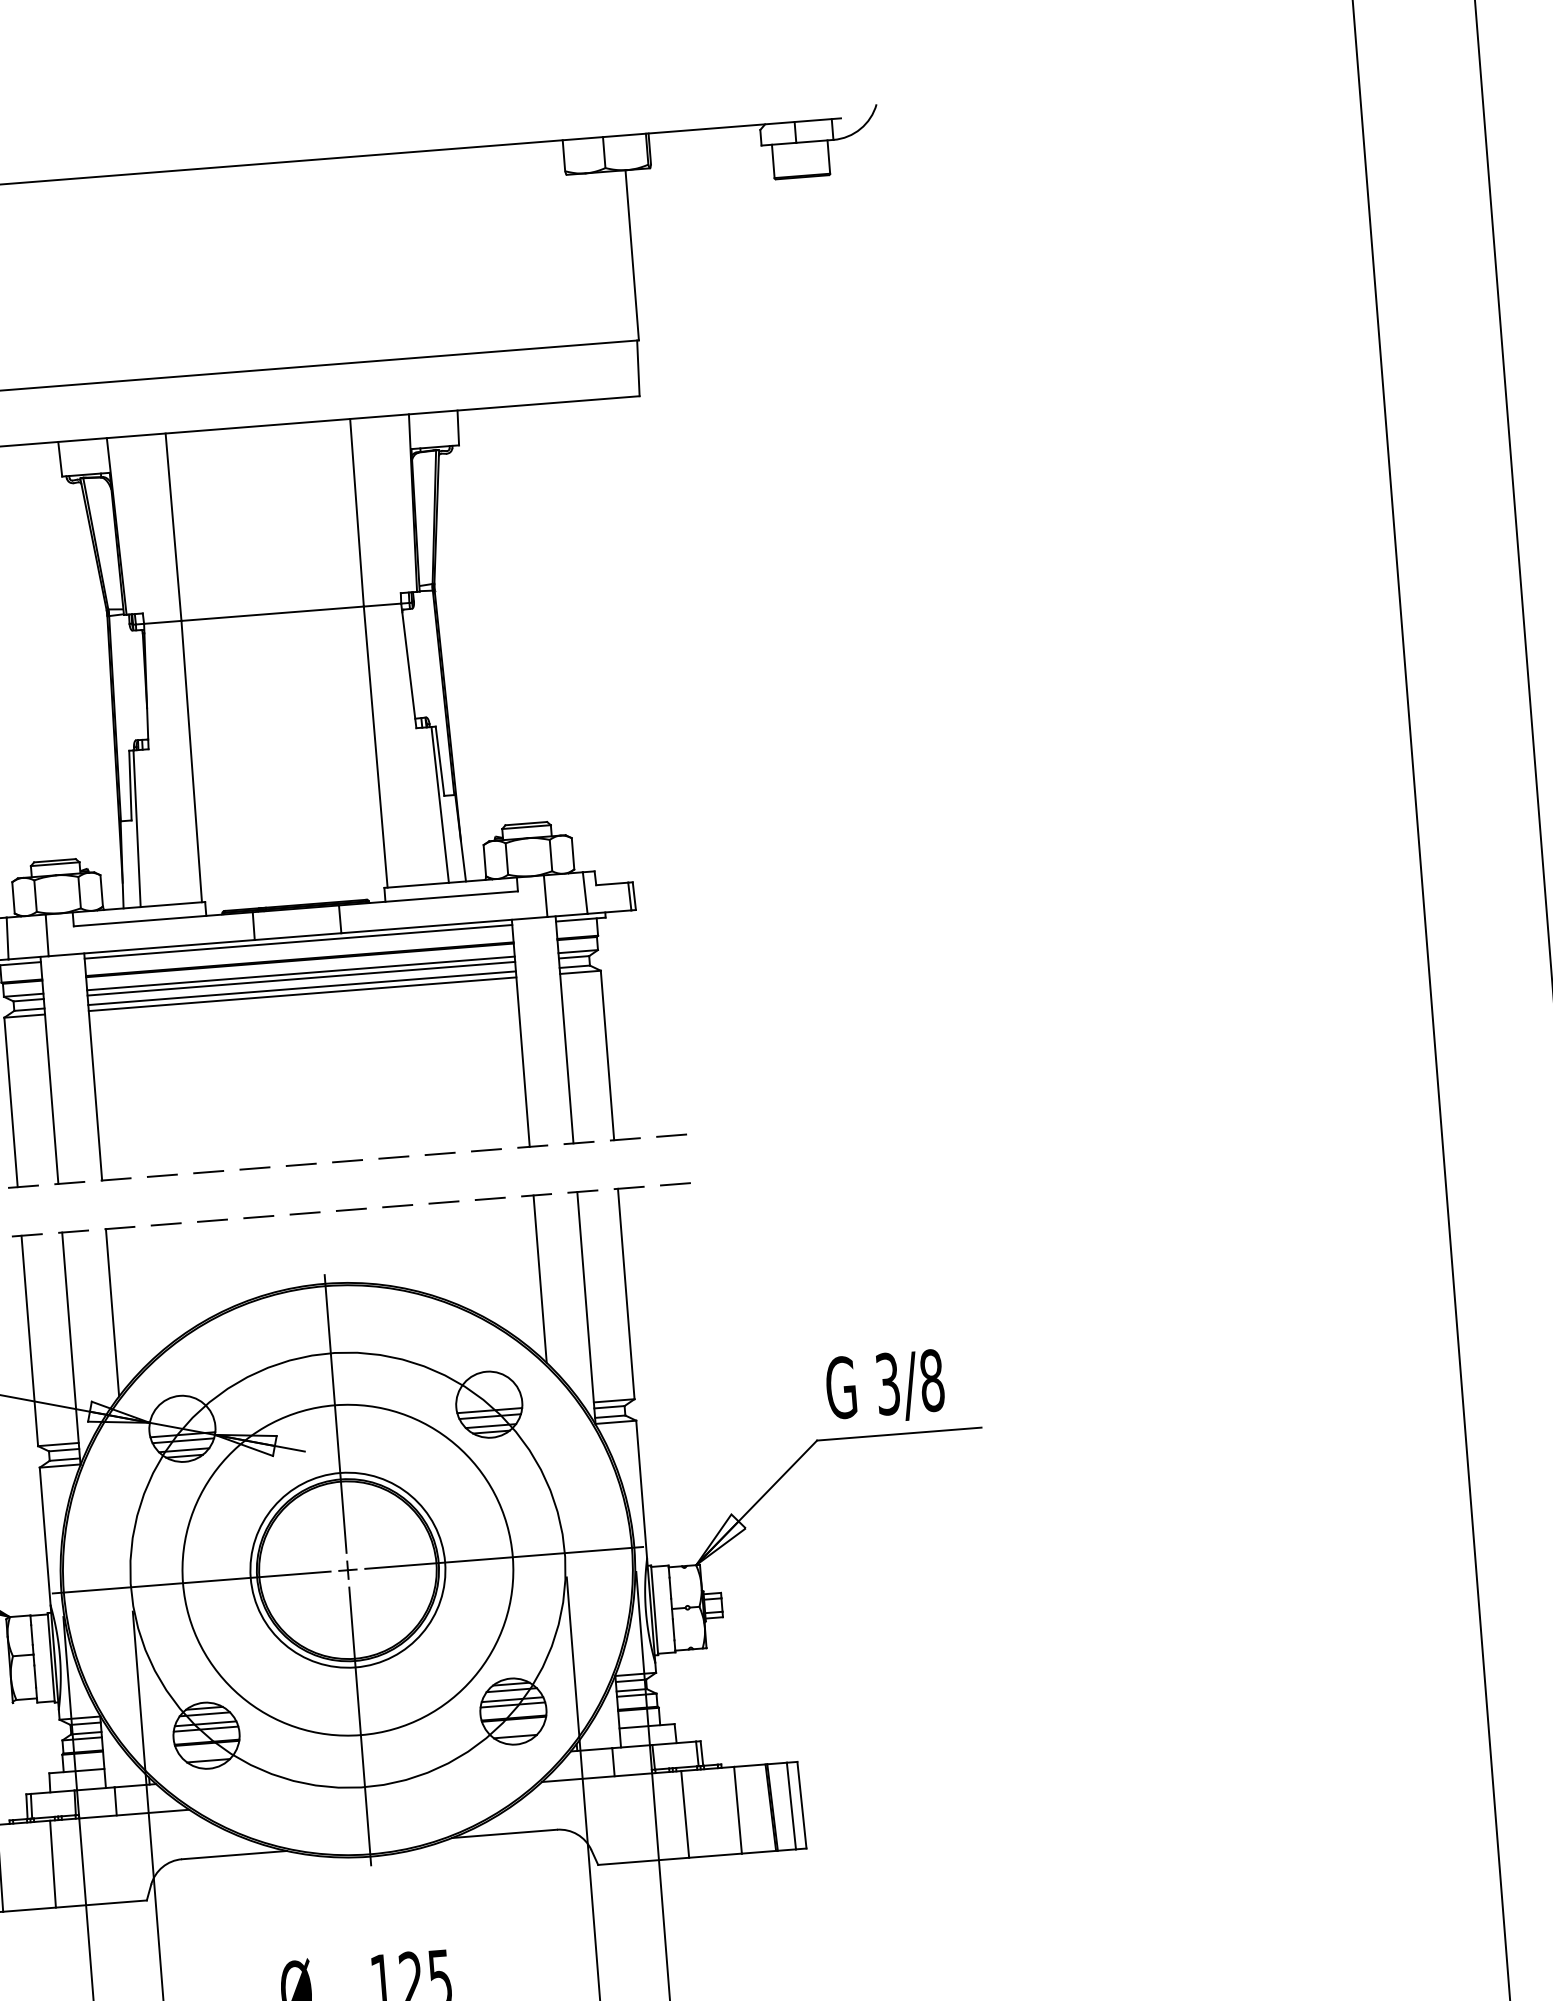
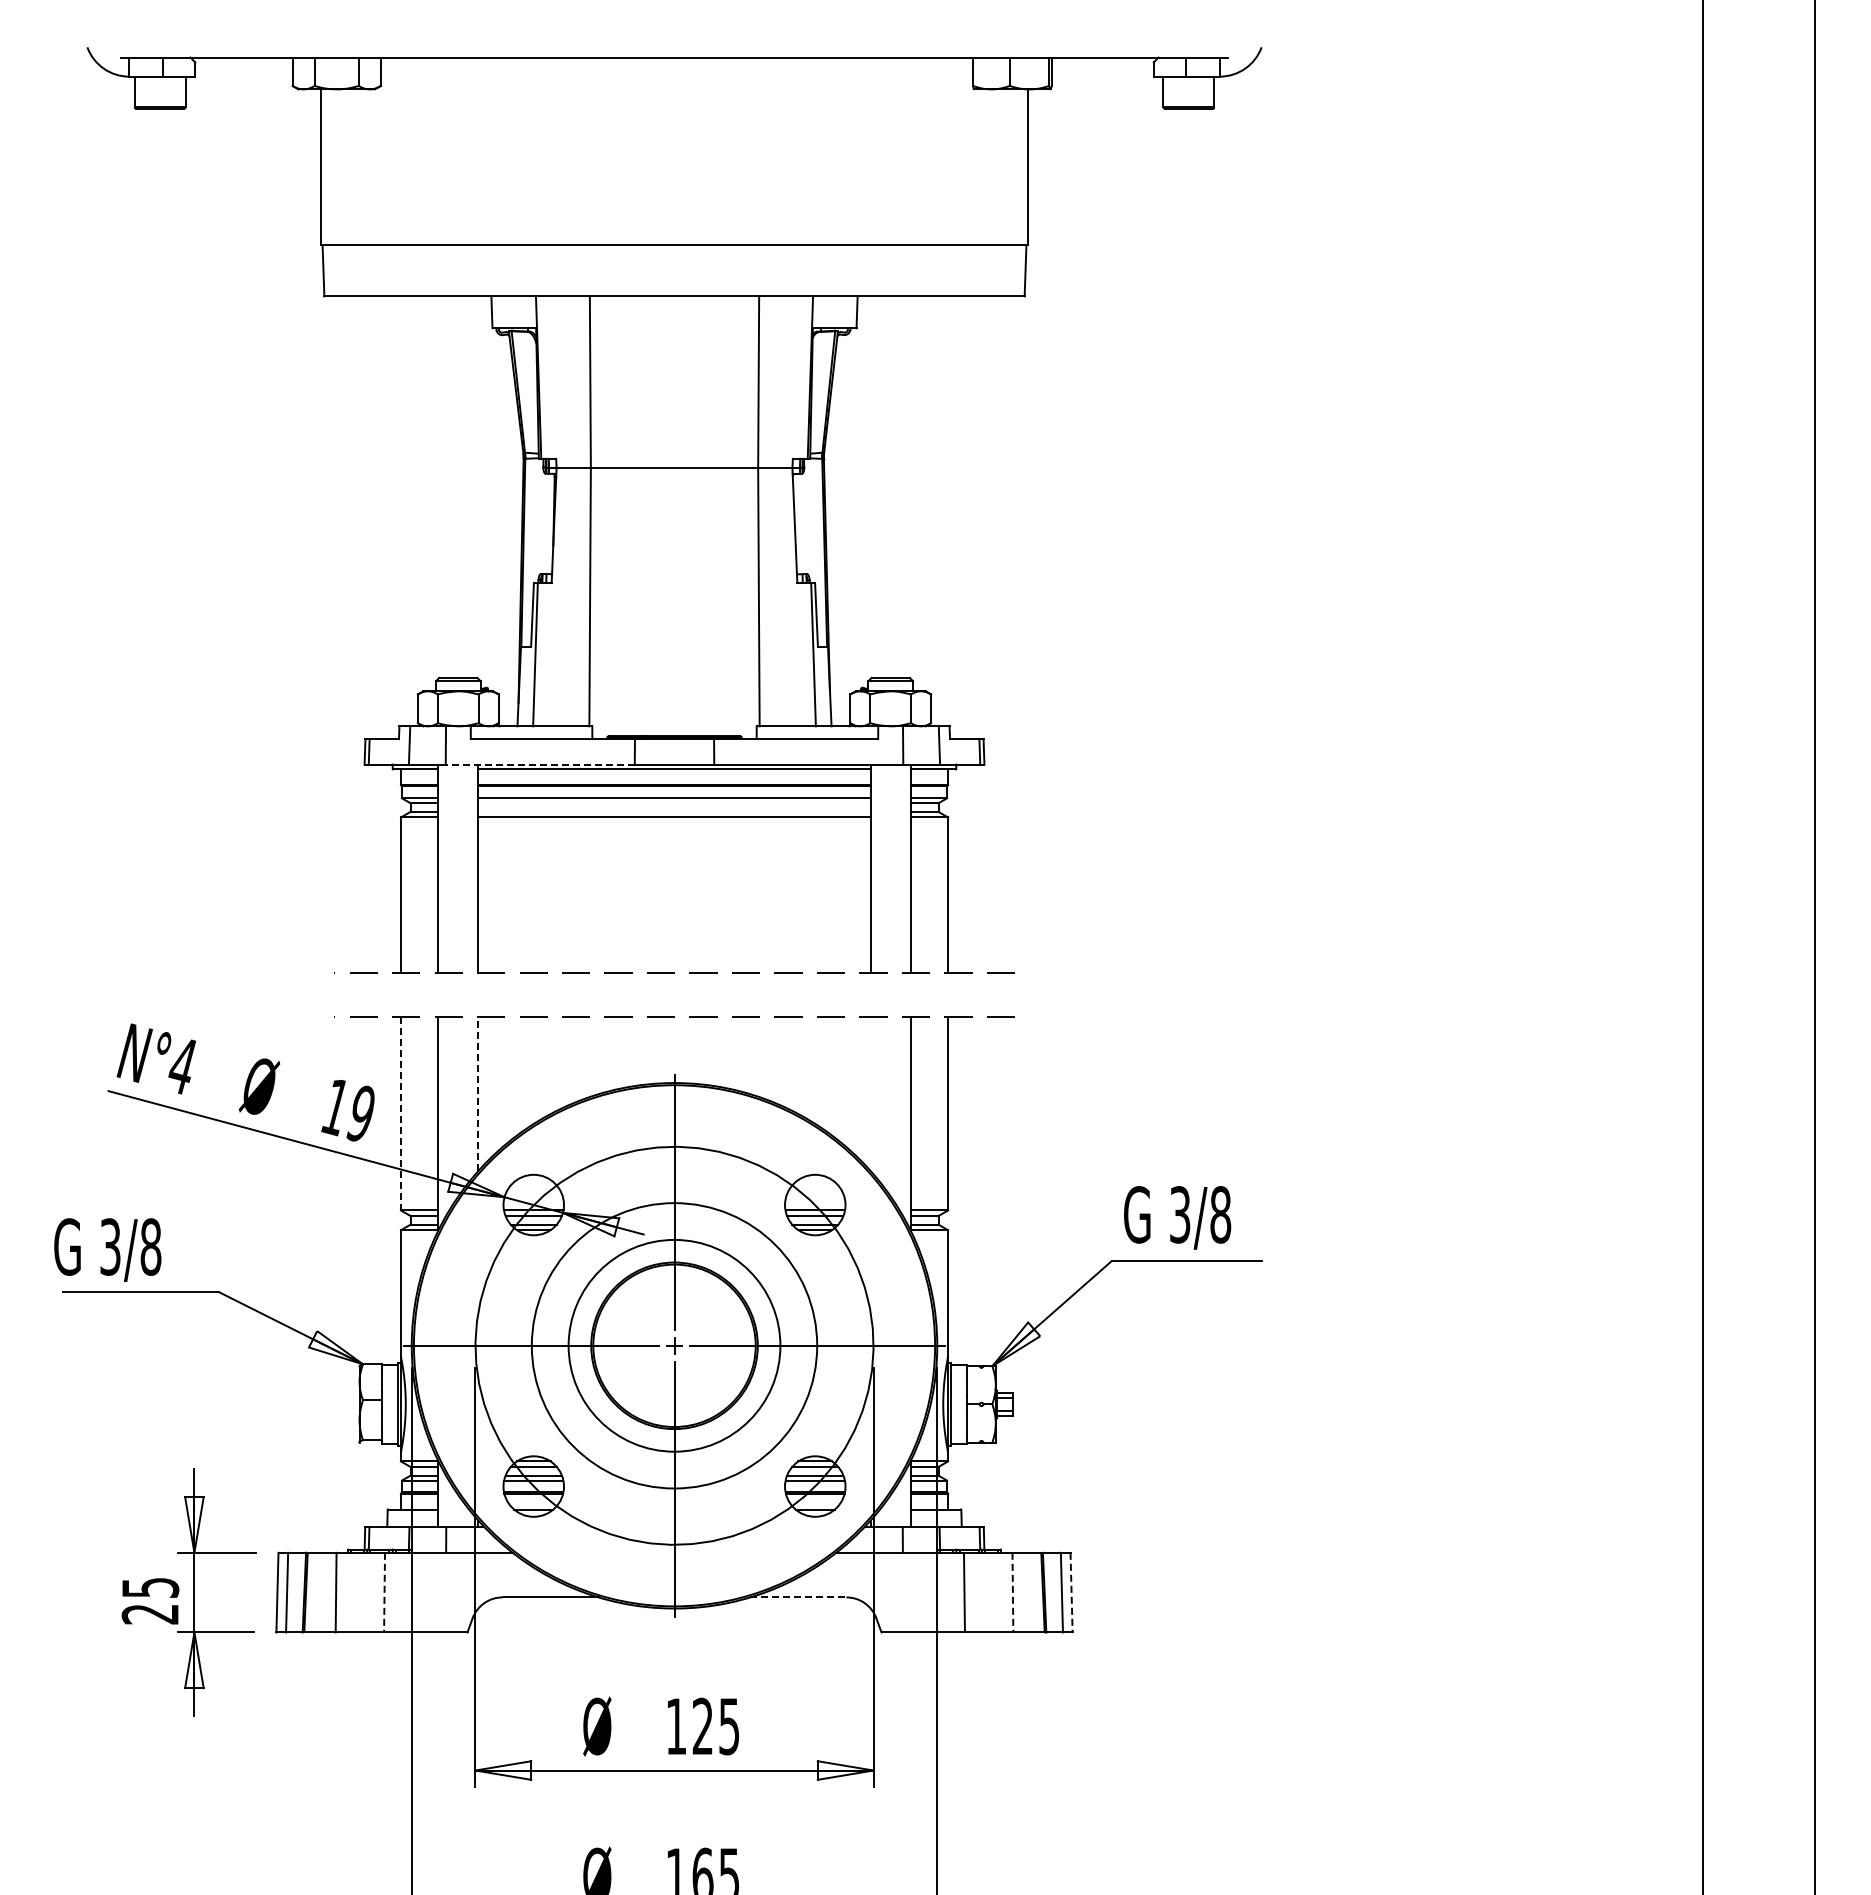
line: (151, 948) -> (540, 764), solid -> dashed
line: (301, 979) -> (674, 803), removed
line: (302, 987) -> (674, 811), removed
line: (539, 1278) -> (870, 1093), removed
line: (112, 1313) -> (478, 1094), solid -> dashed
line: (29, 1341) -> (400, 1114), solid -> dashed
circle: (347, 1569) -> (674, 1345), size x0.7
circle: (347, 1569) -> (674, 1345), size x1.6
line: (801, 1805) -> (1071, 1592), solid -> dashed
line: (737, 1810) -> (1012, 1592), solid -> dashed
line: (504, 1833) -> (798, 1597), solid -> dashed
line: (52, 1864) -> (384, 1592), solid -> dashed

